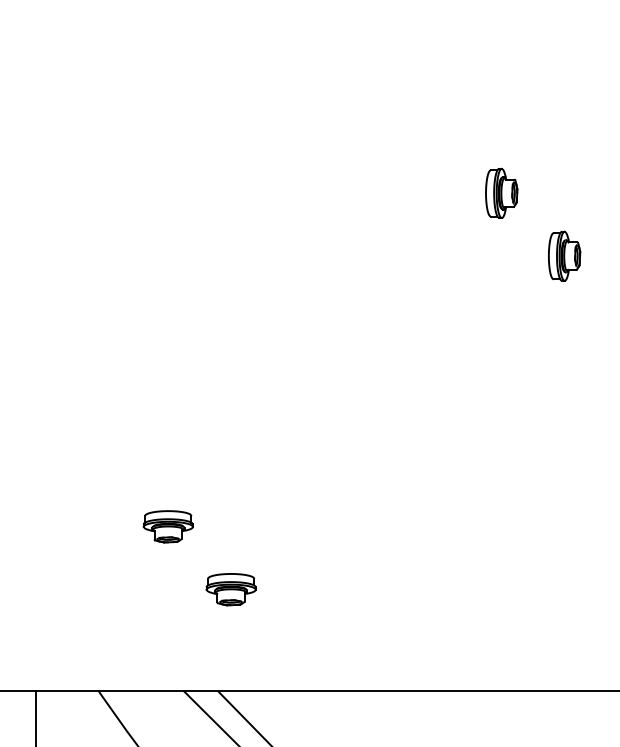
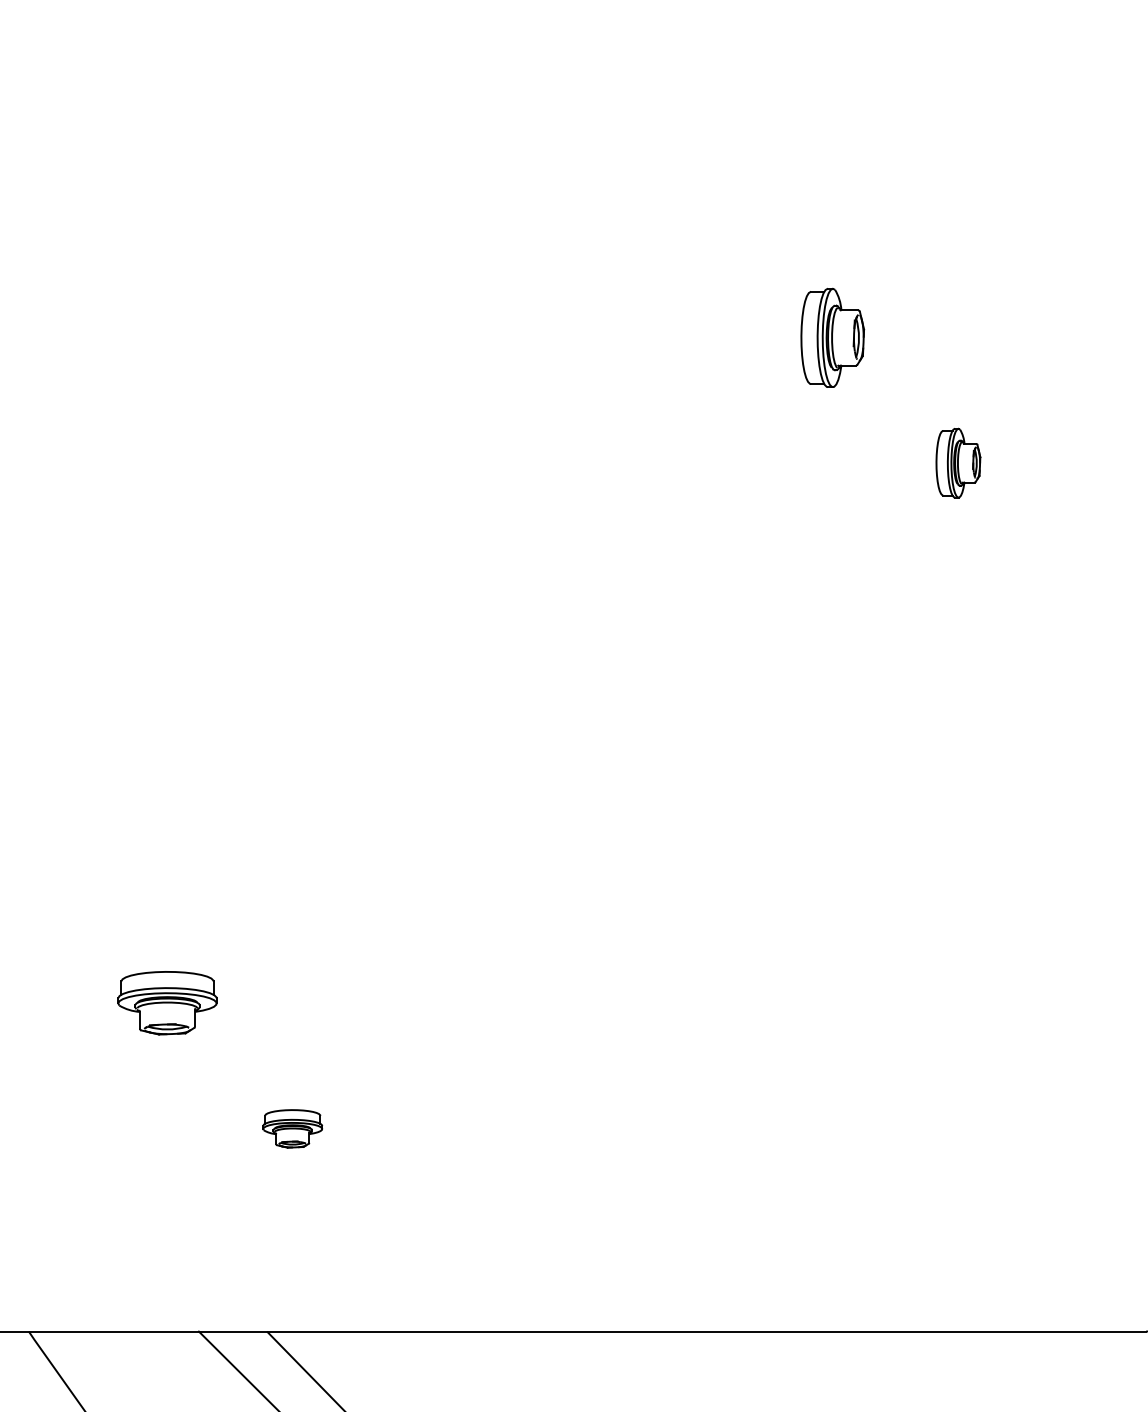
part: (564, 255) -> (958, 461), size x0.7
part: (230, 589) -> (291, 1128), size x0.6

